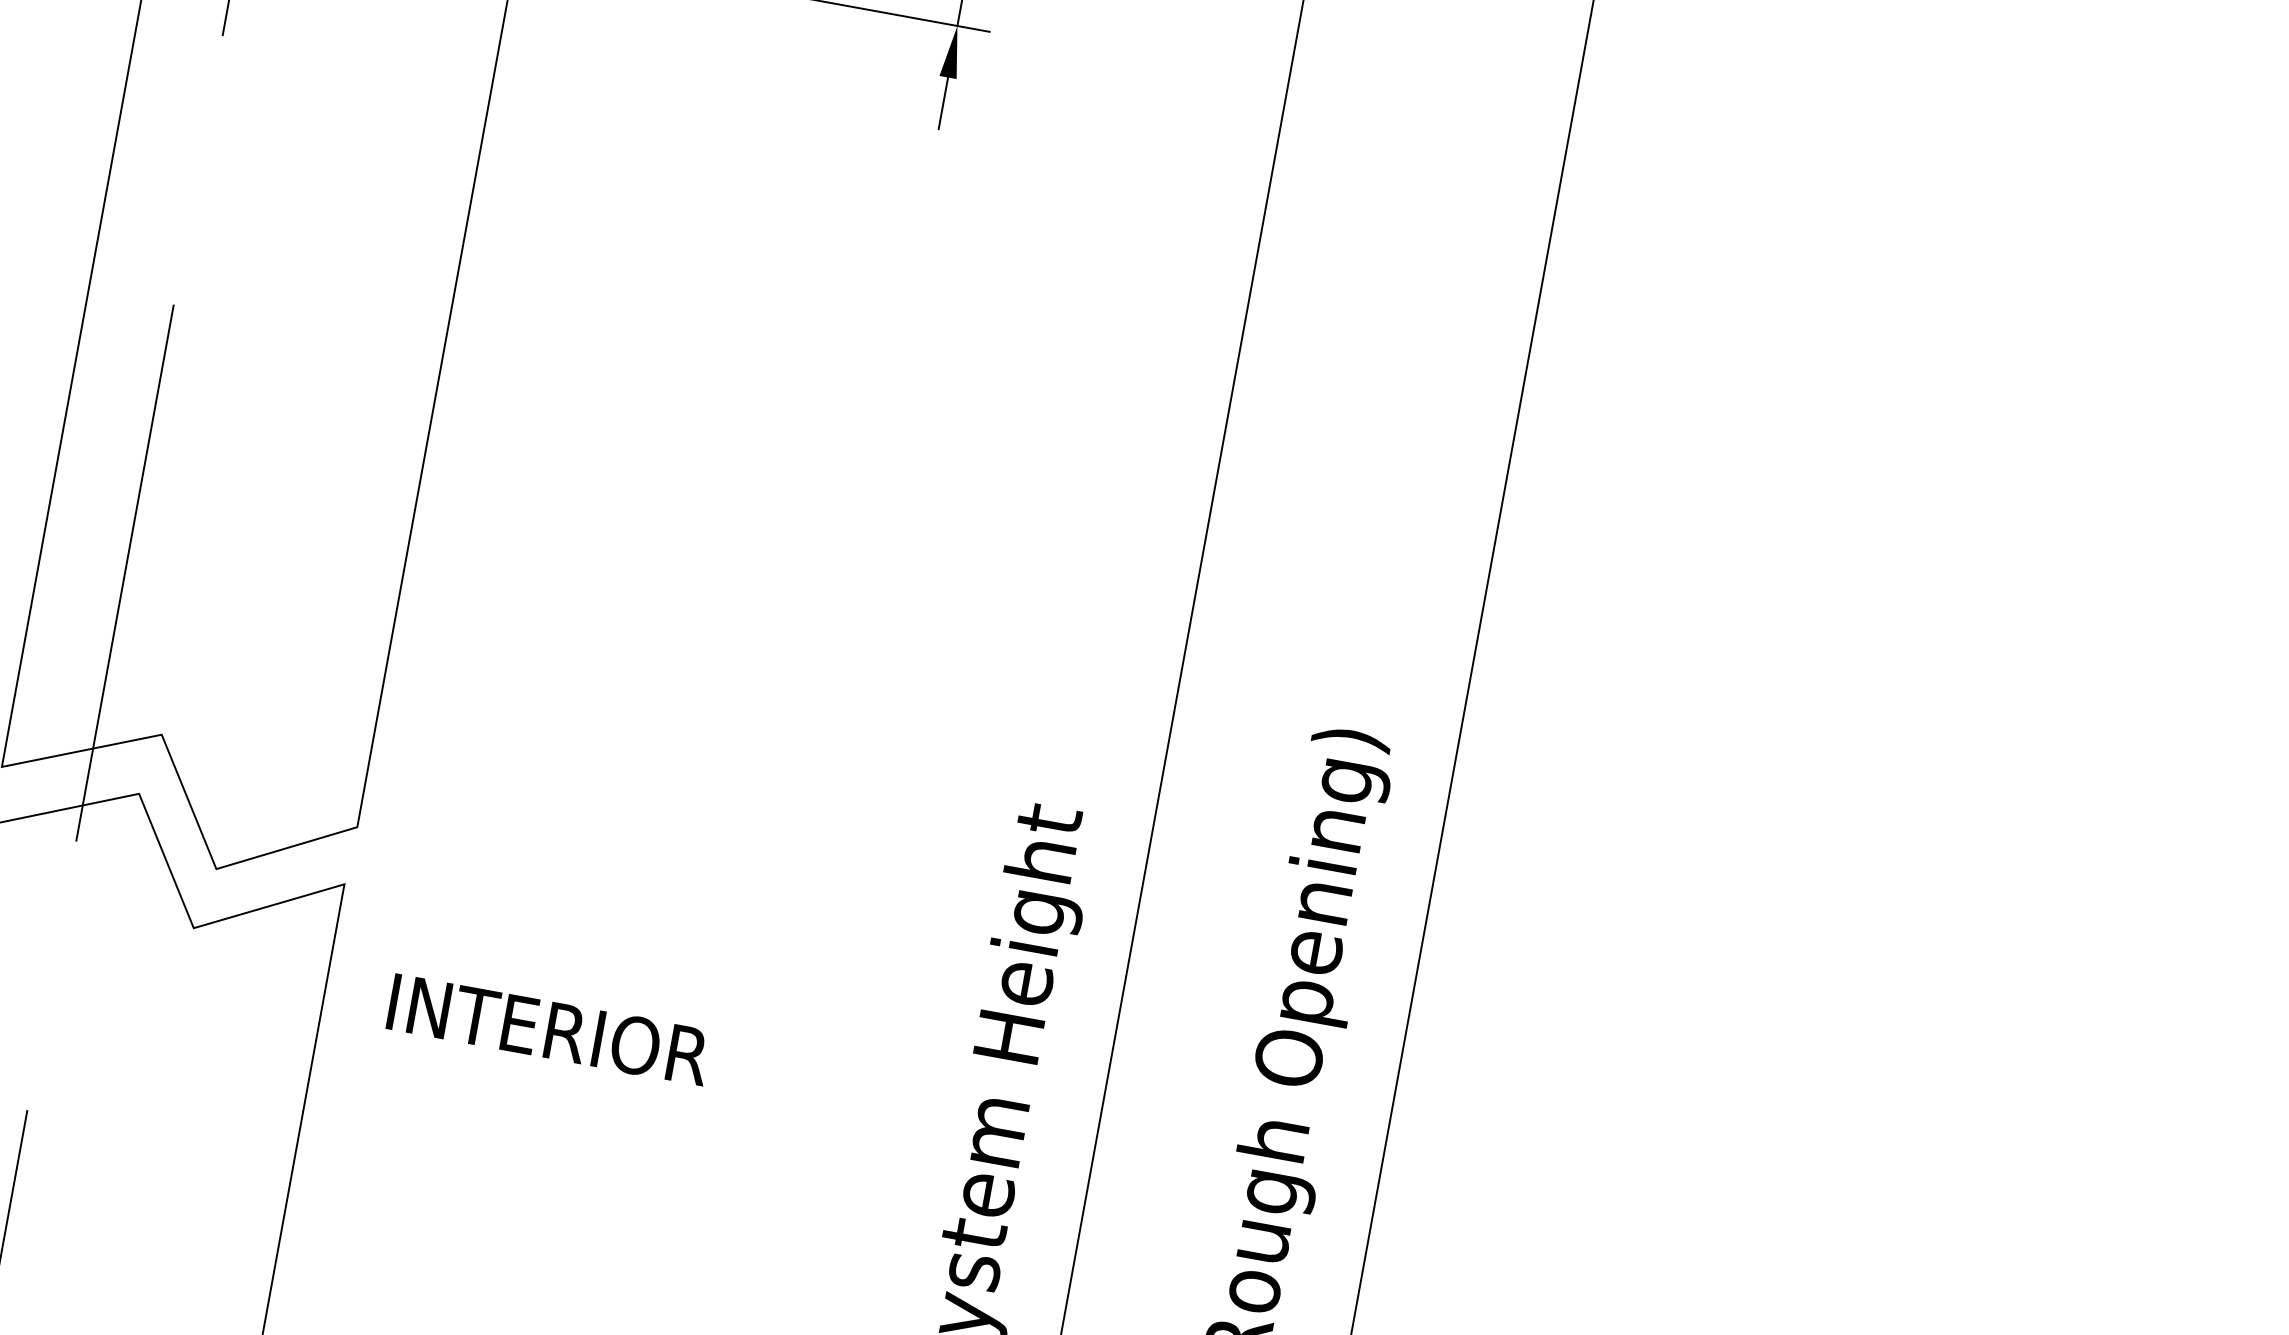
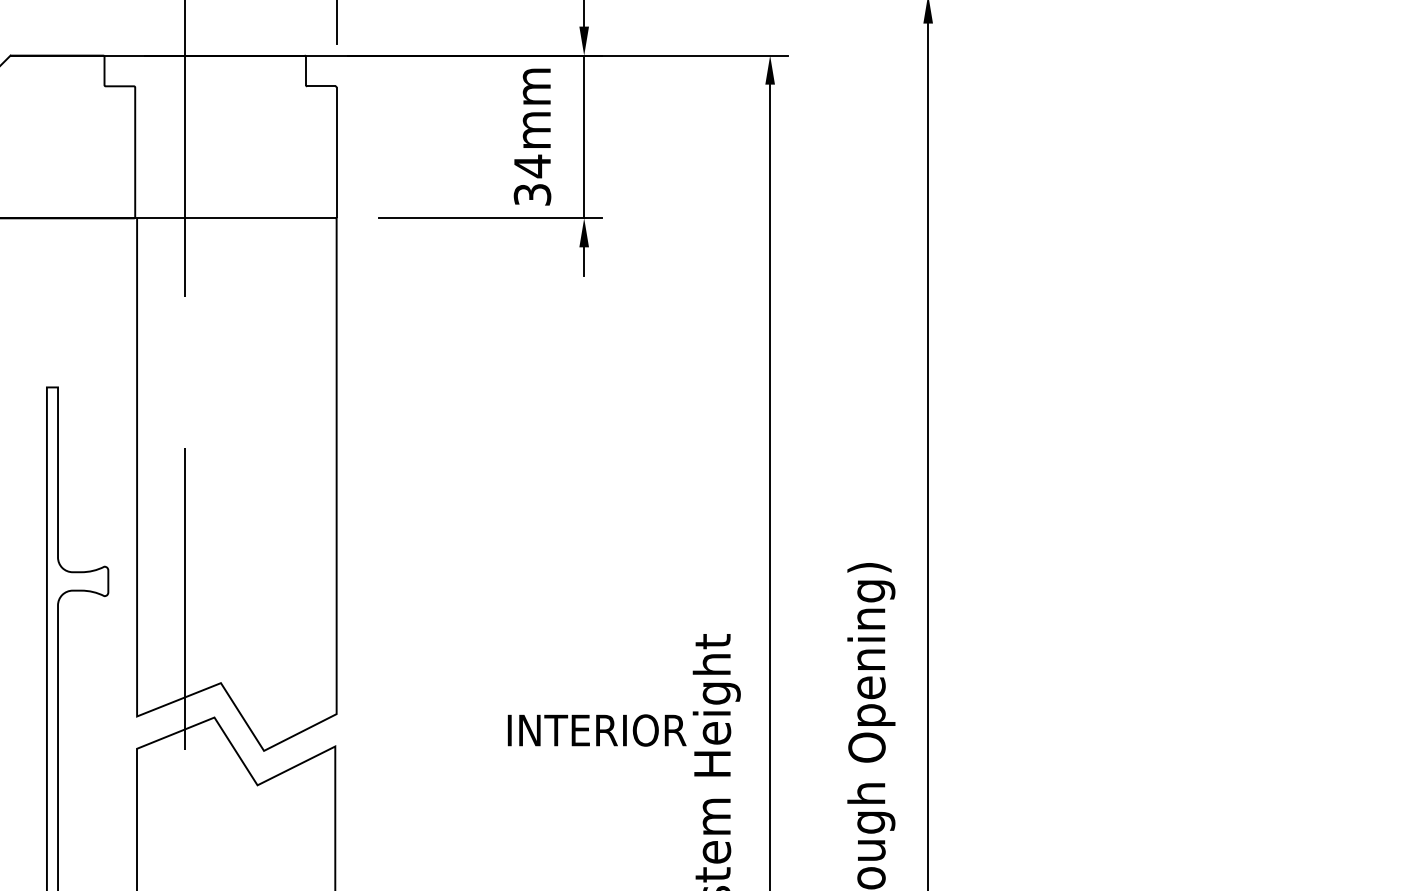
text: (547, 1029) -> (596, 730), moved

